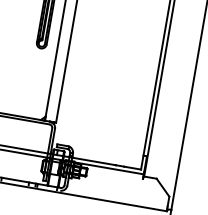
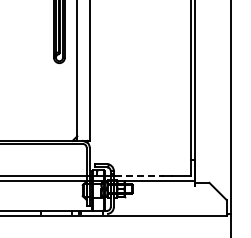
line: (95, 161) -> (139, 175), solid -> dashed

